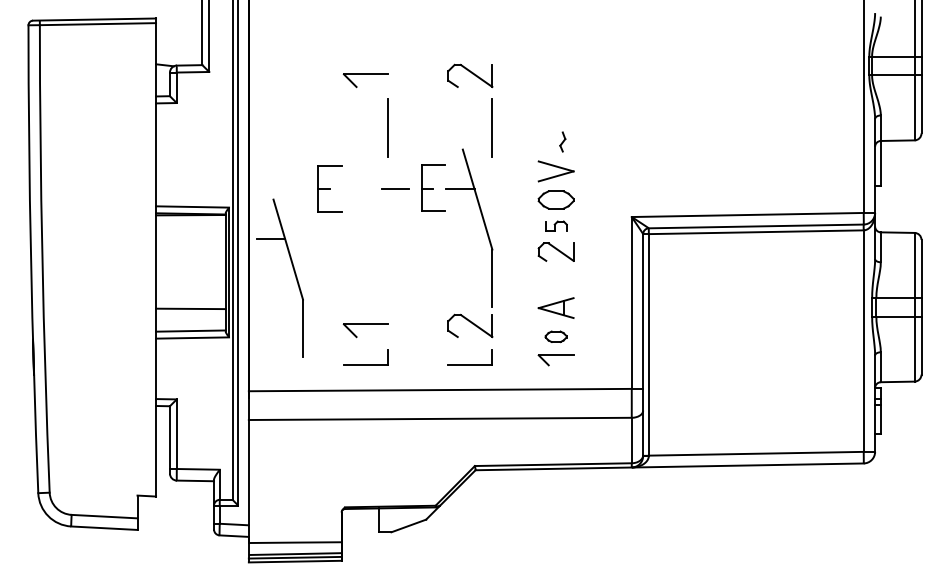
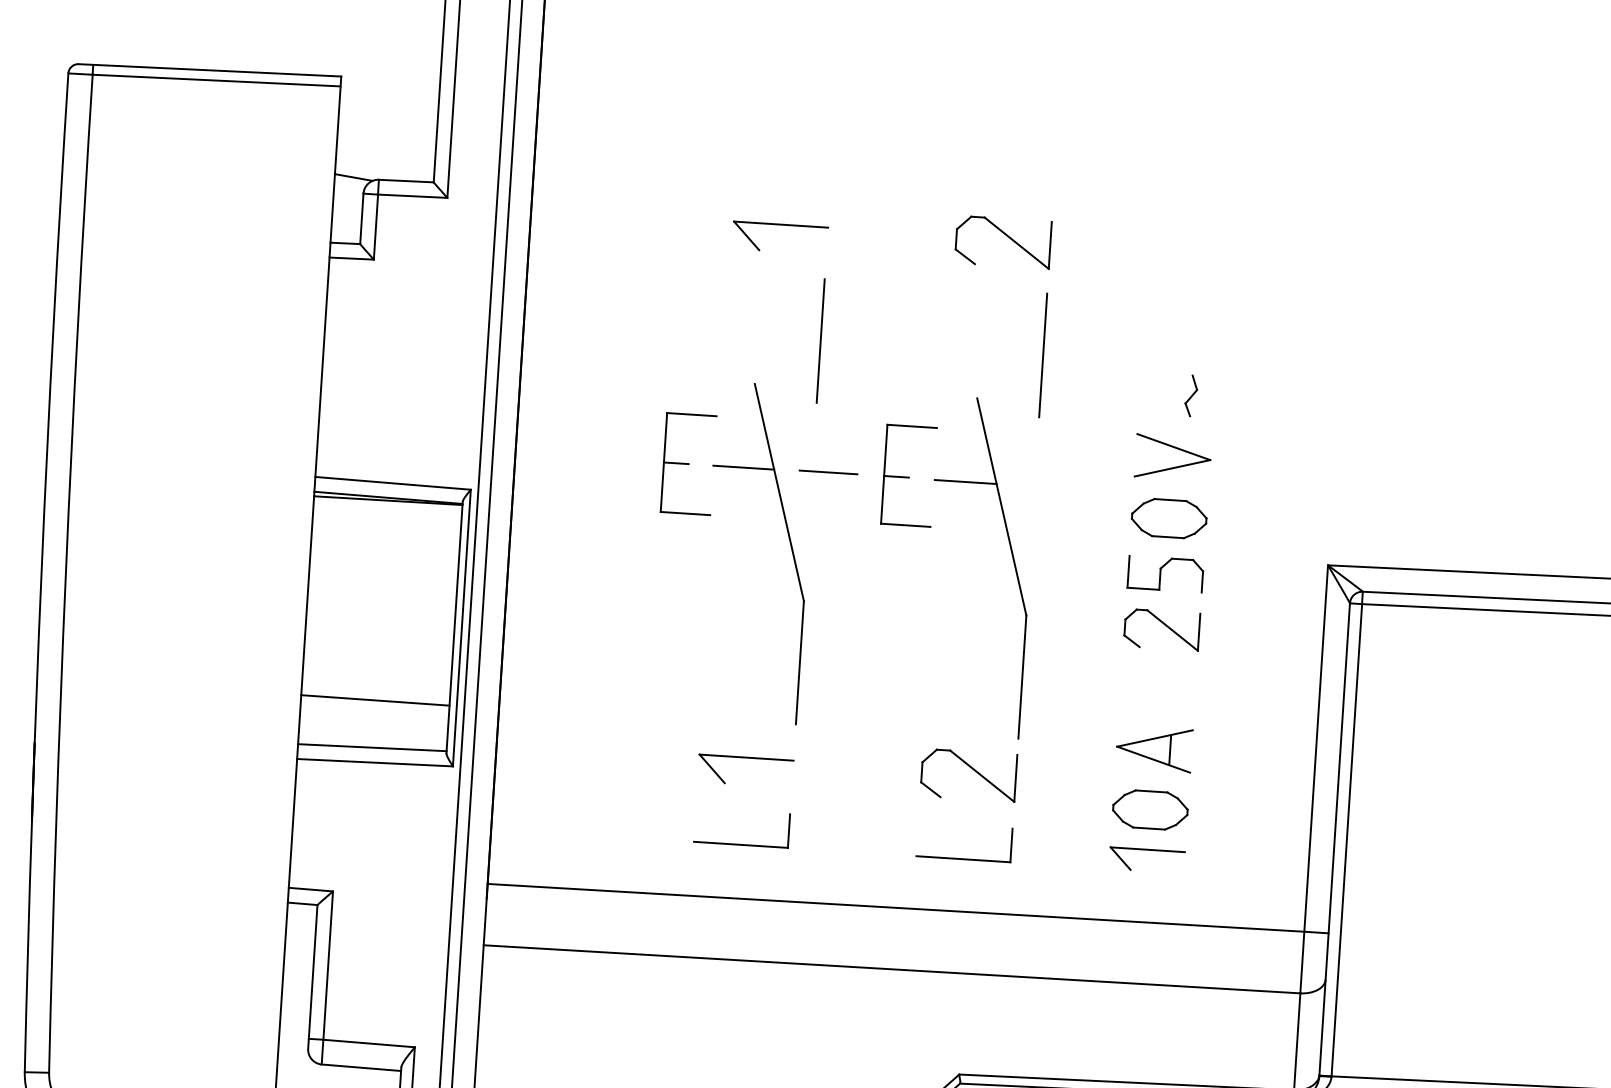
part: (556, 225) -> (1166, 573), size x1.67
part: (293, 271) -> (787, 539), moved
part: (555, 336) -> (1148, 809), size x1.67

